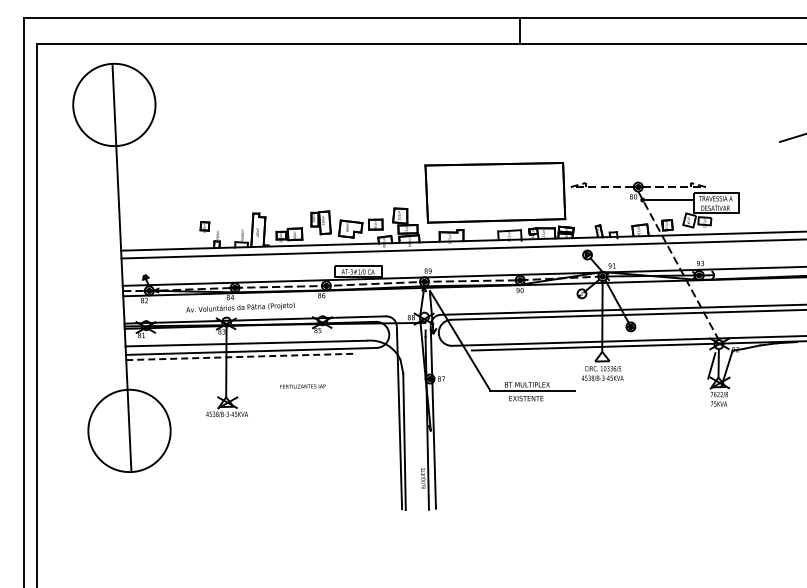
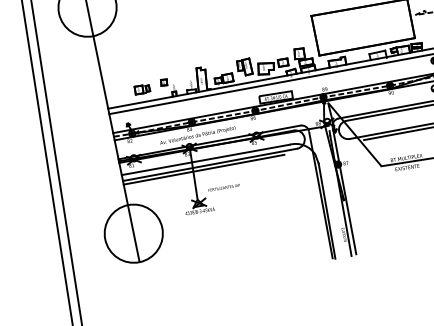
part: (172, 230) -> (141, 89), added
line: (241, 356) -> (203, 169), dashed -> solid
text: (302, 386) -> (223, 187), moved

